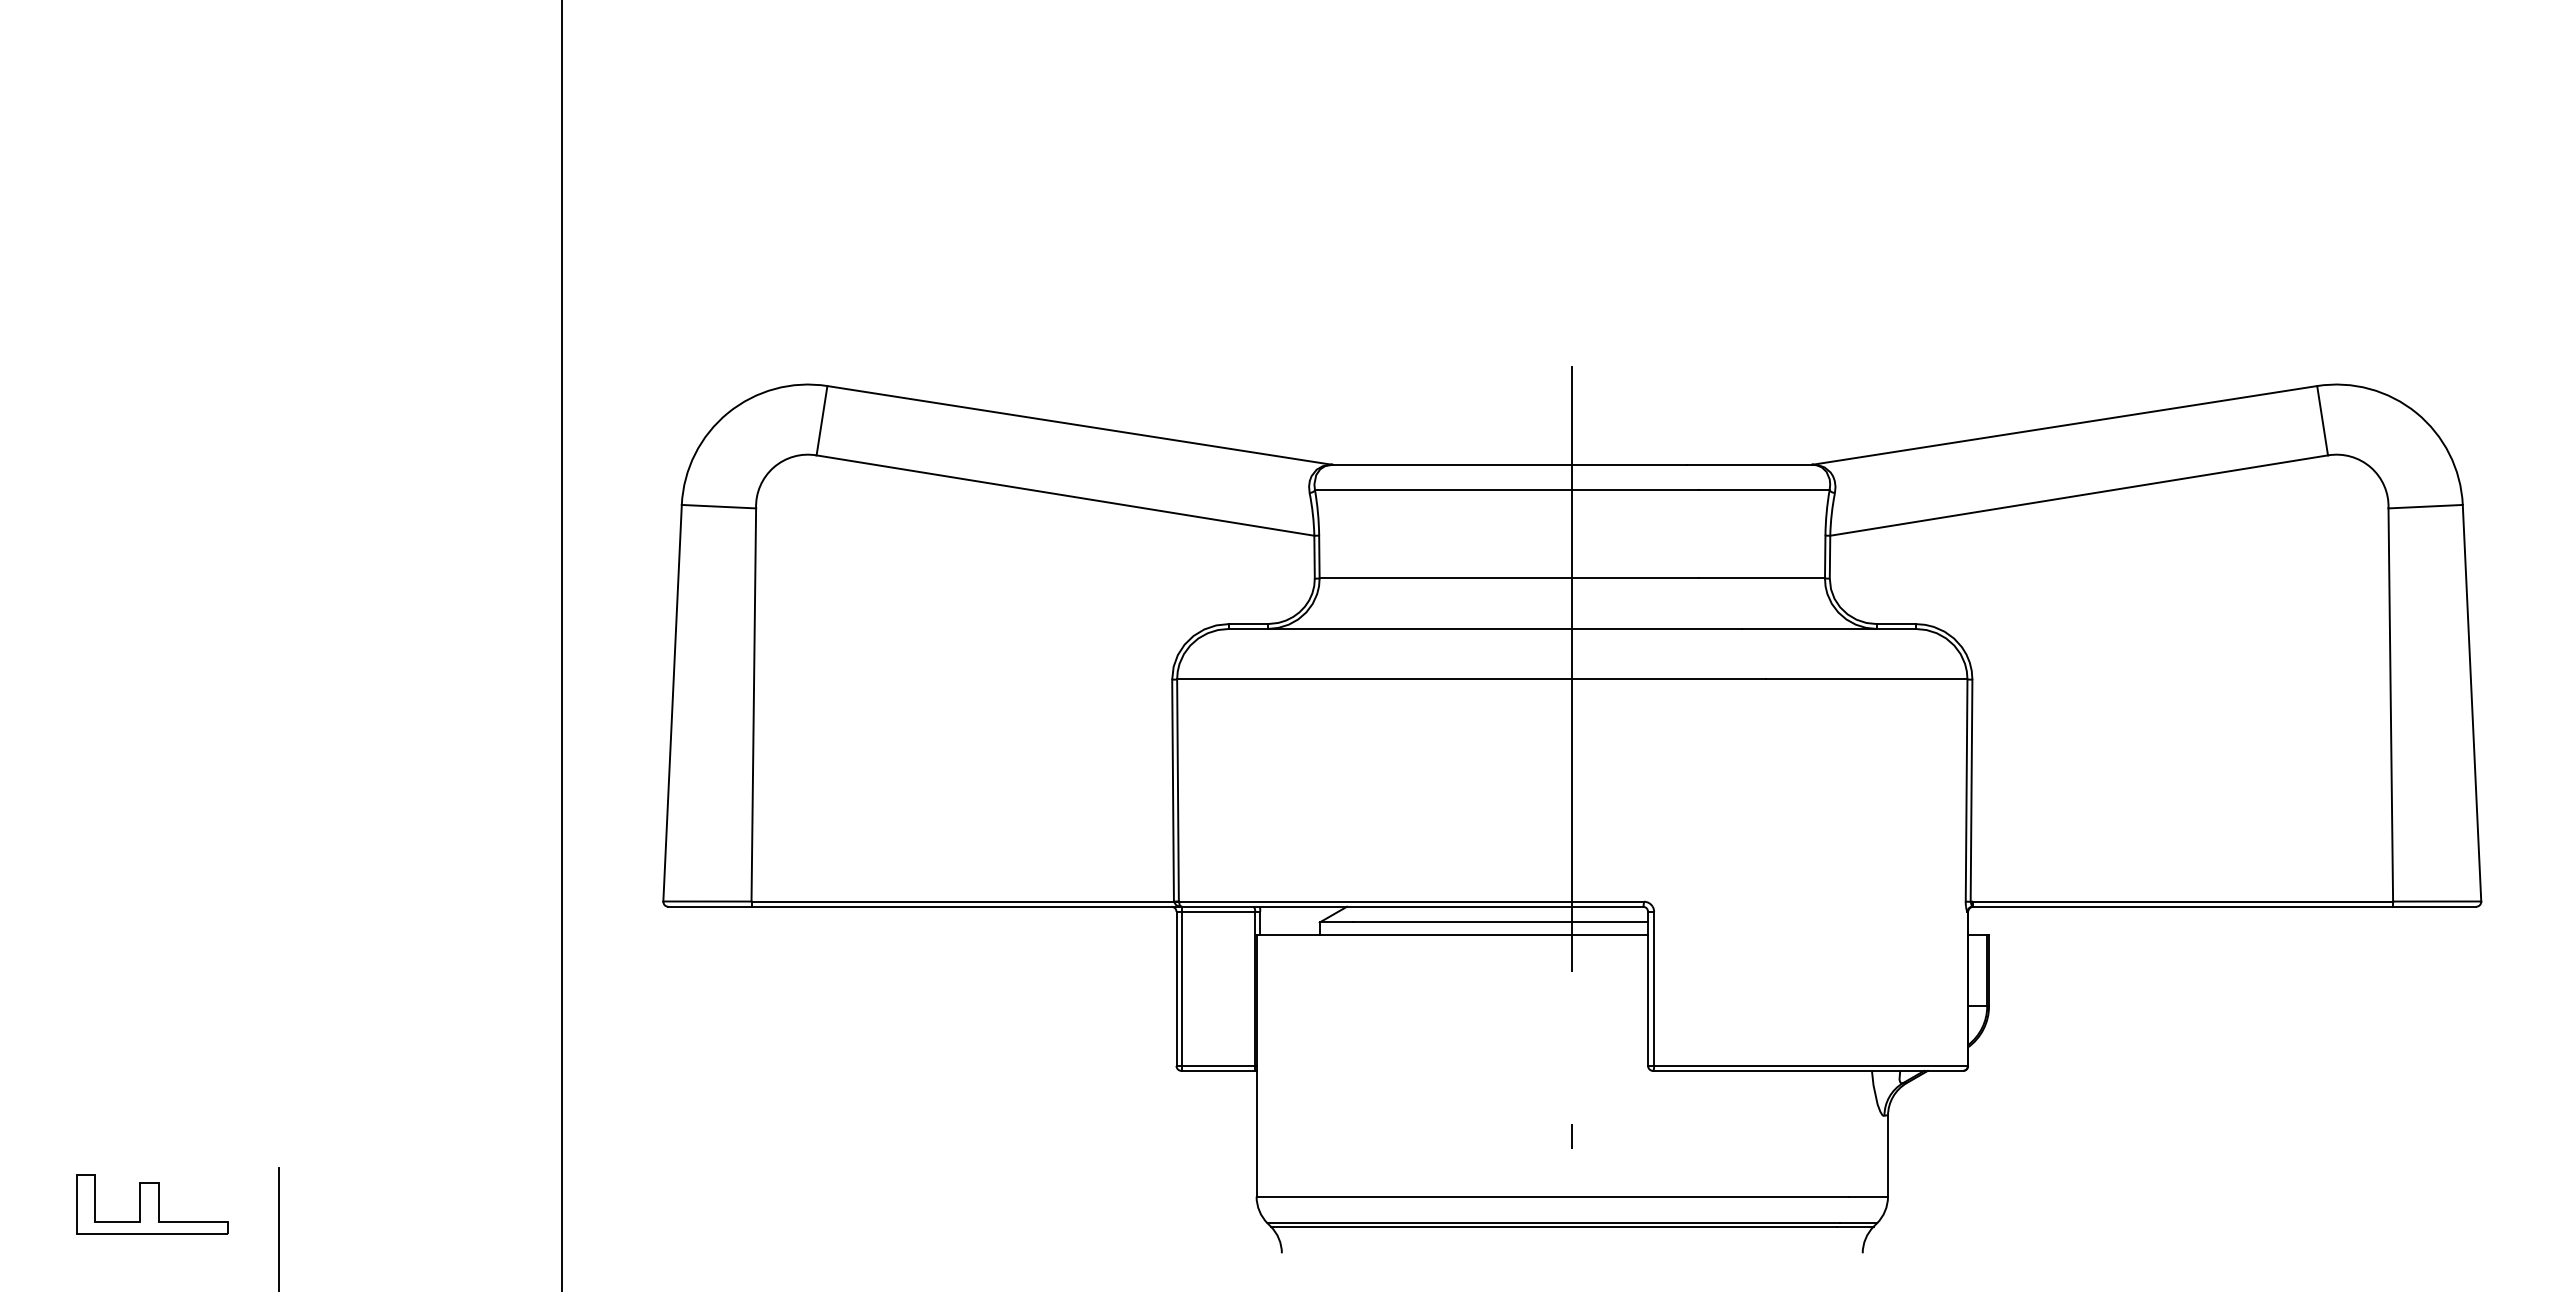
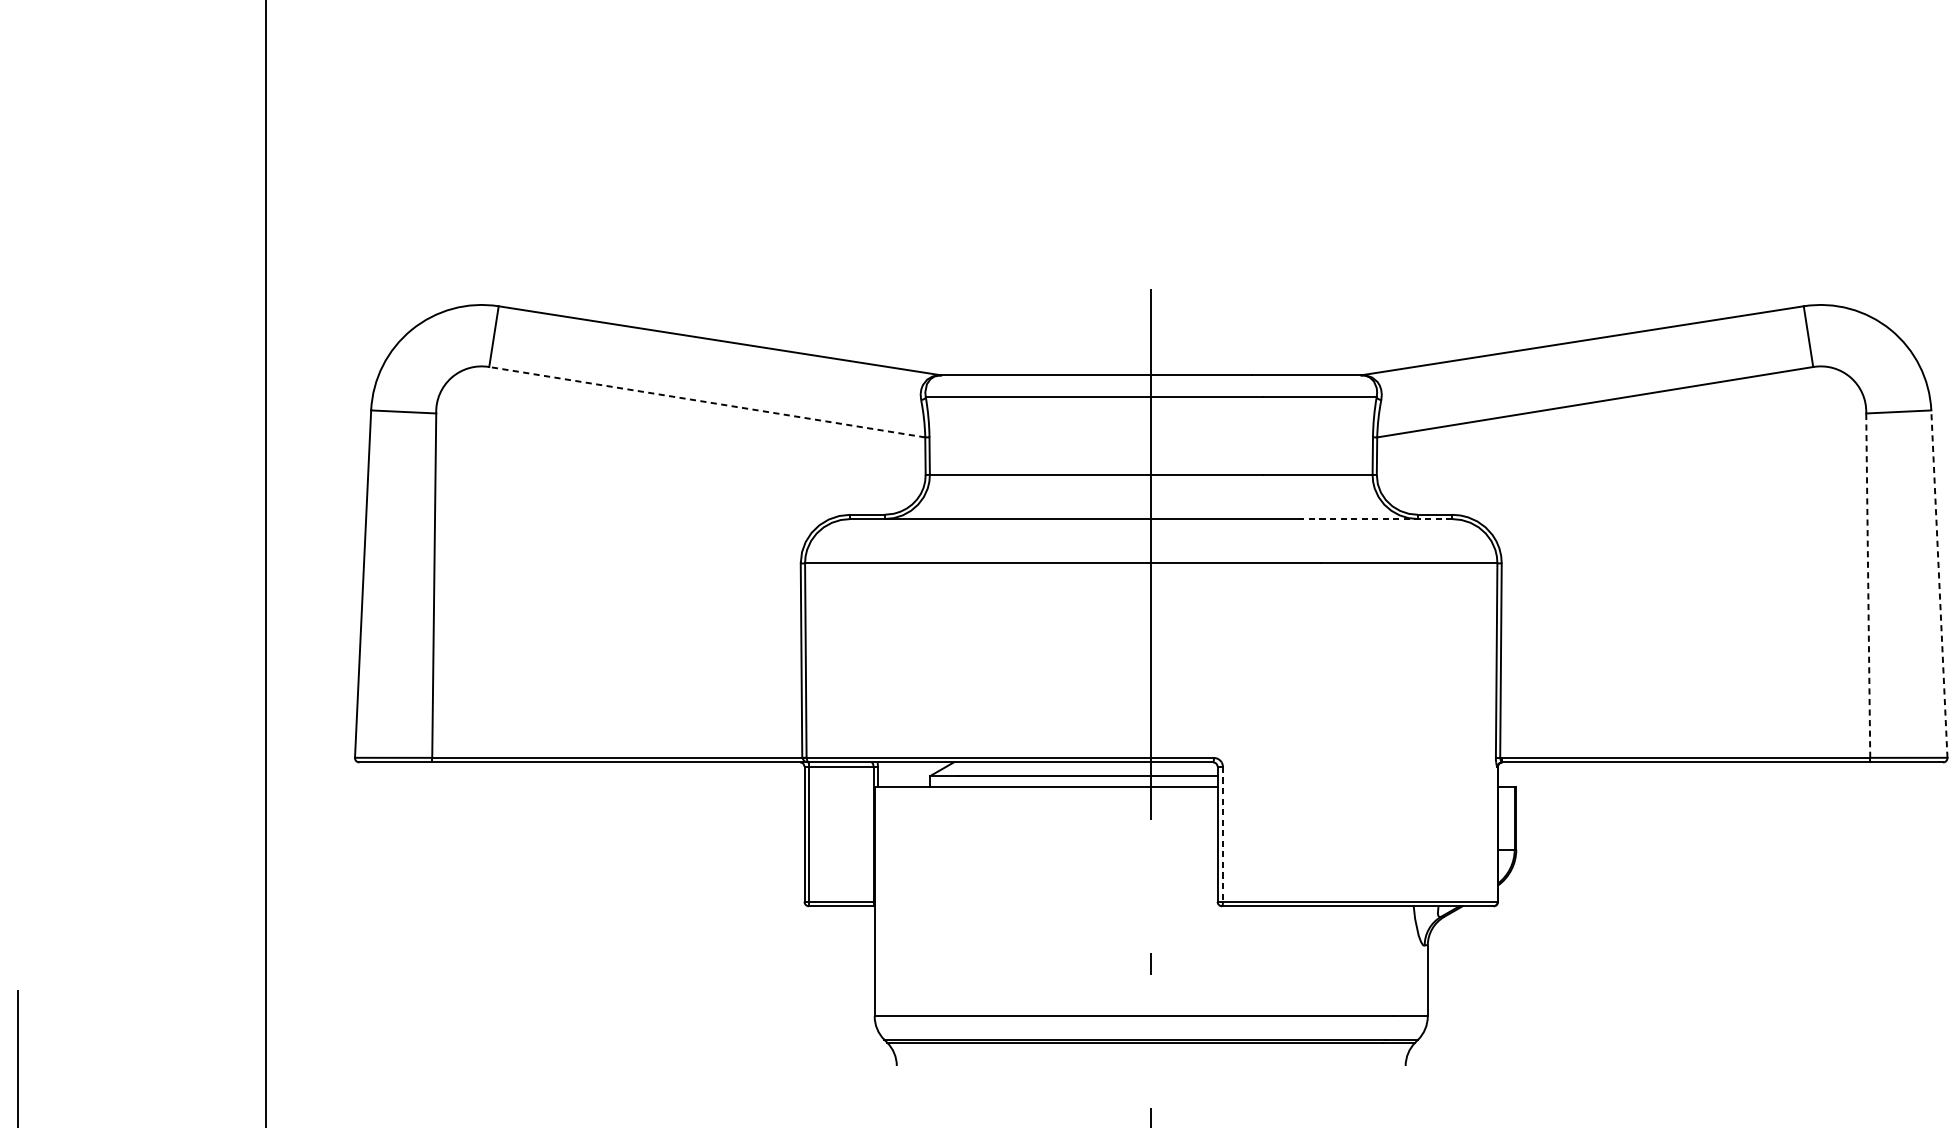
line: (1064, 495) -> (706, 402), solid -> dashed
line: (1828, 628) -> (1375, 518), solid -> dashed
line: (2471, 702) -> (1938, 583), solid -> dashed
line: (2390, 704) -> (1867, 585), solid -> dashed
line: (1654, 989) -> (1223, 834), solid -> dashed

